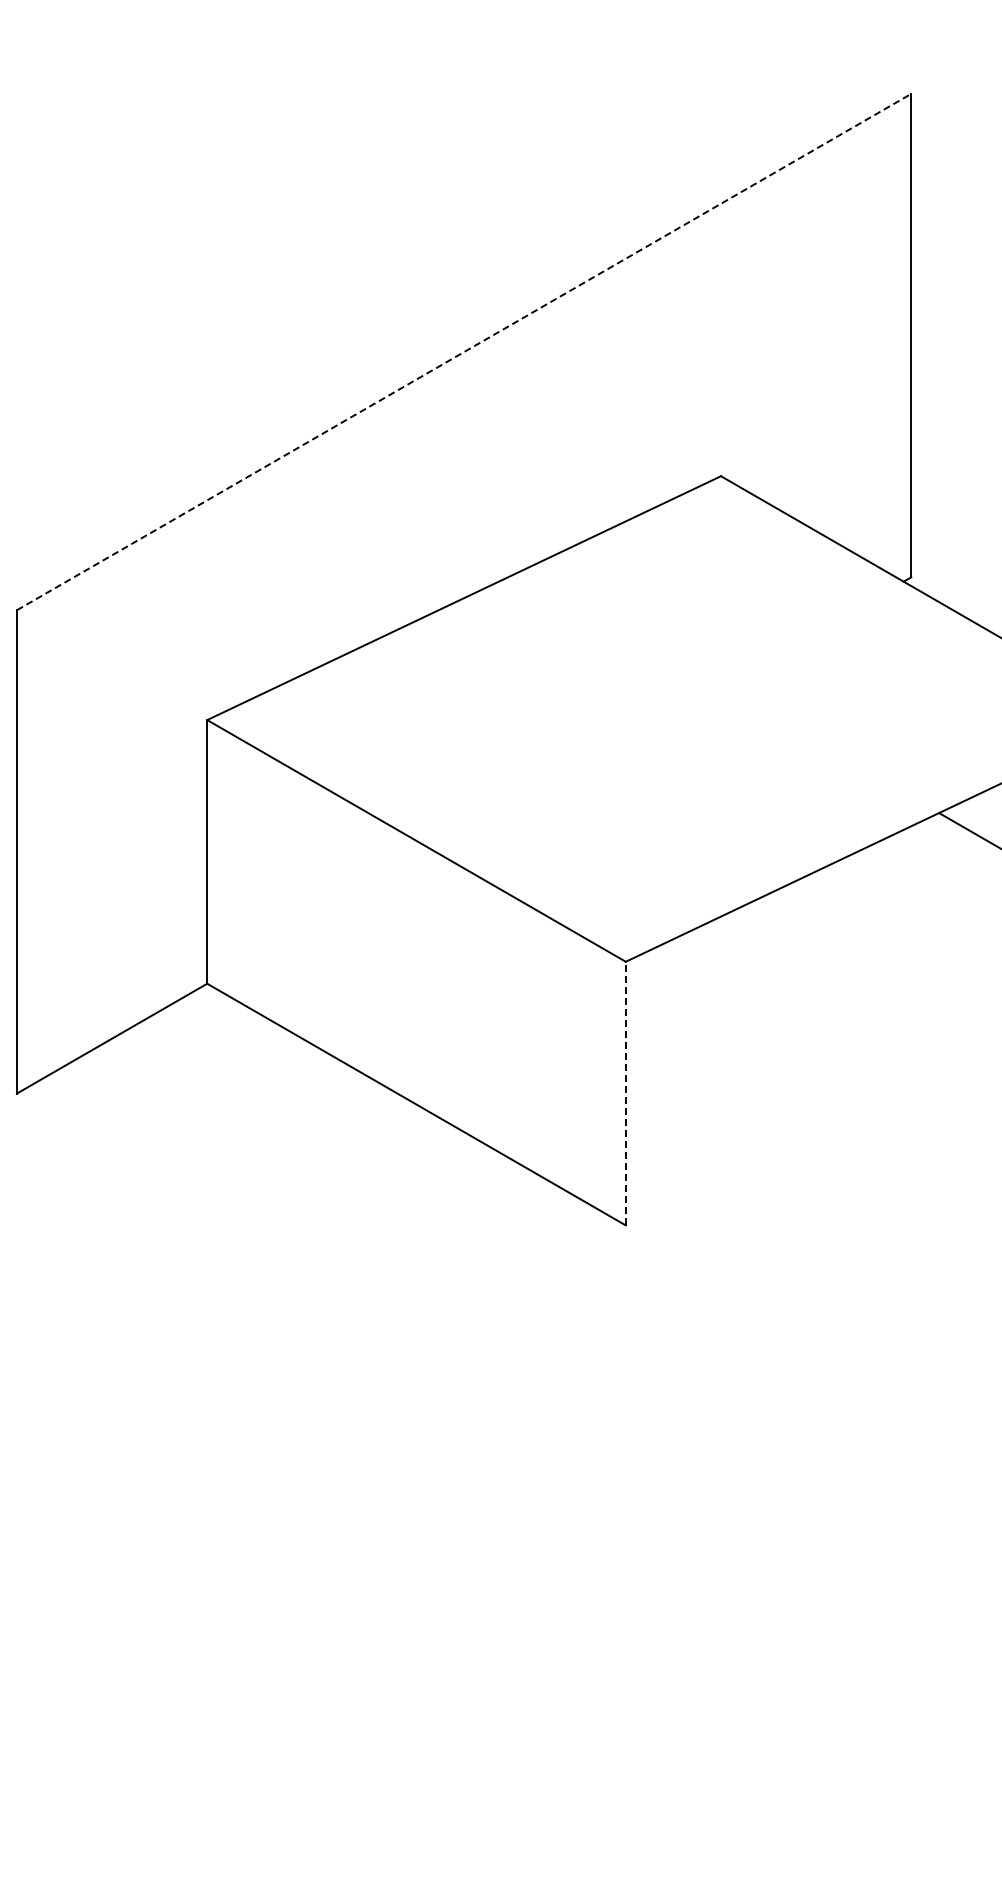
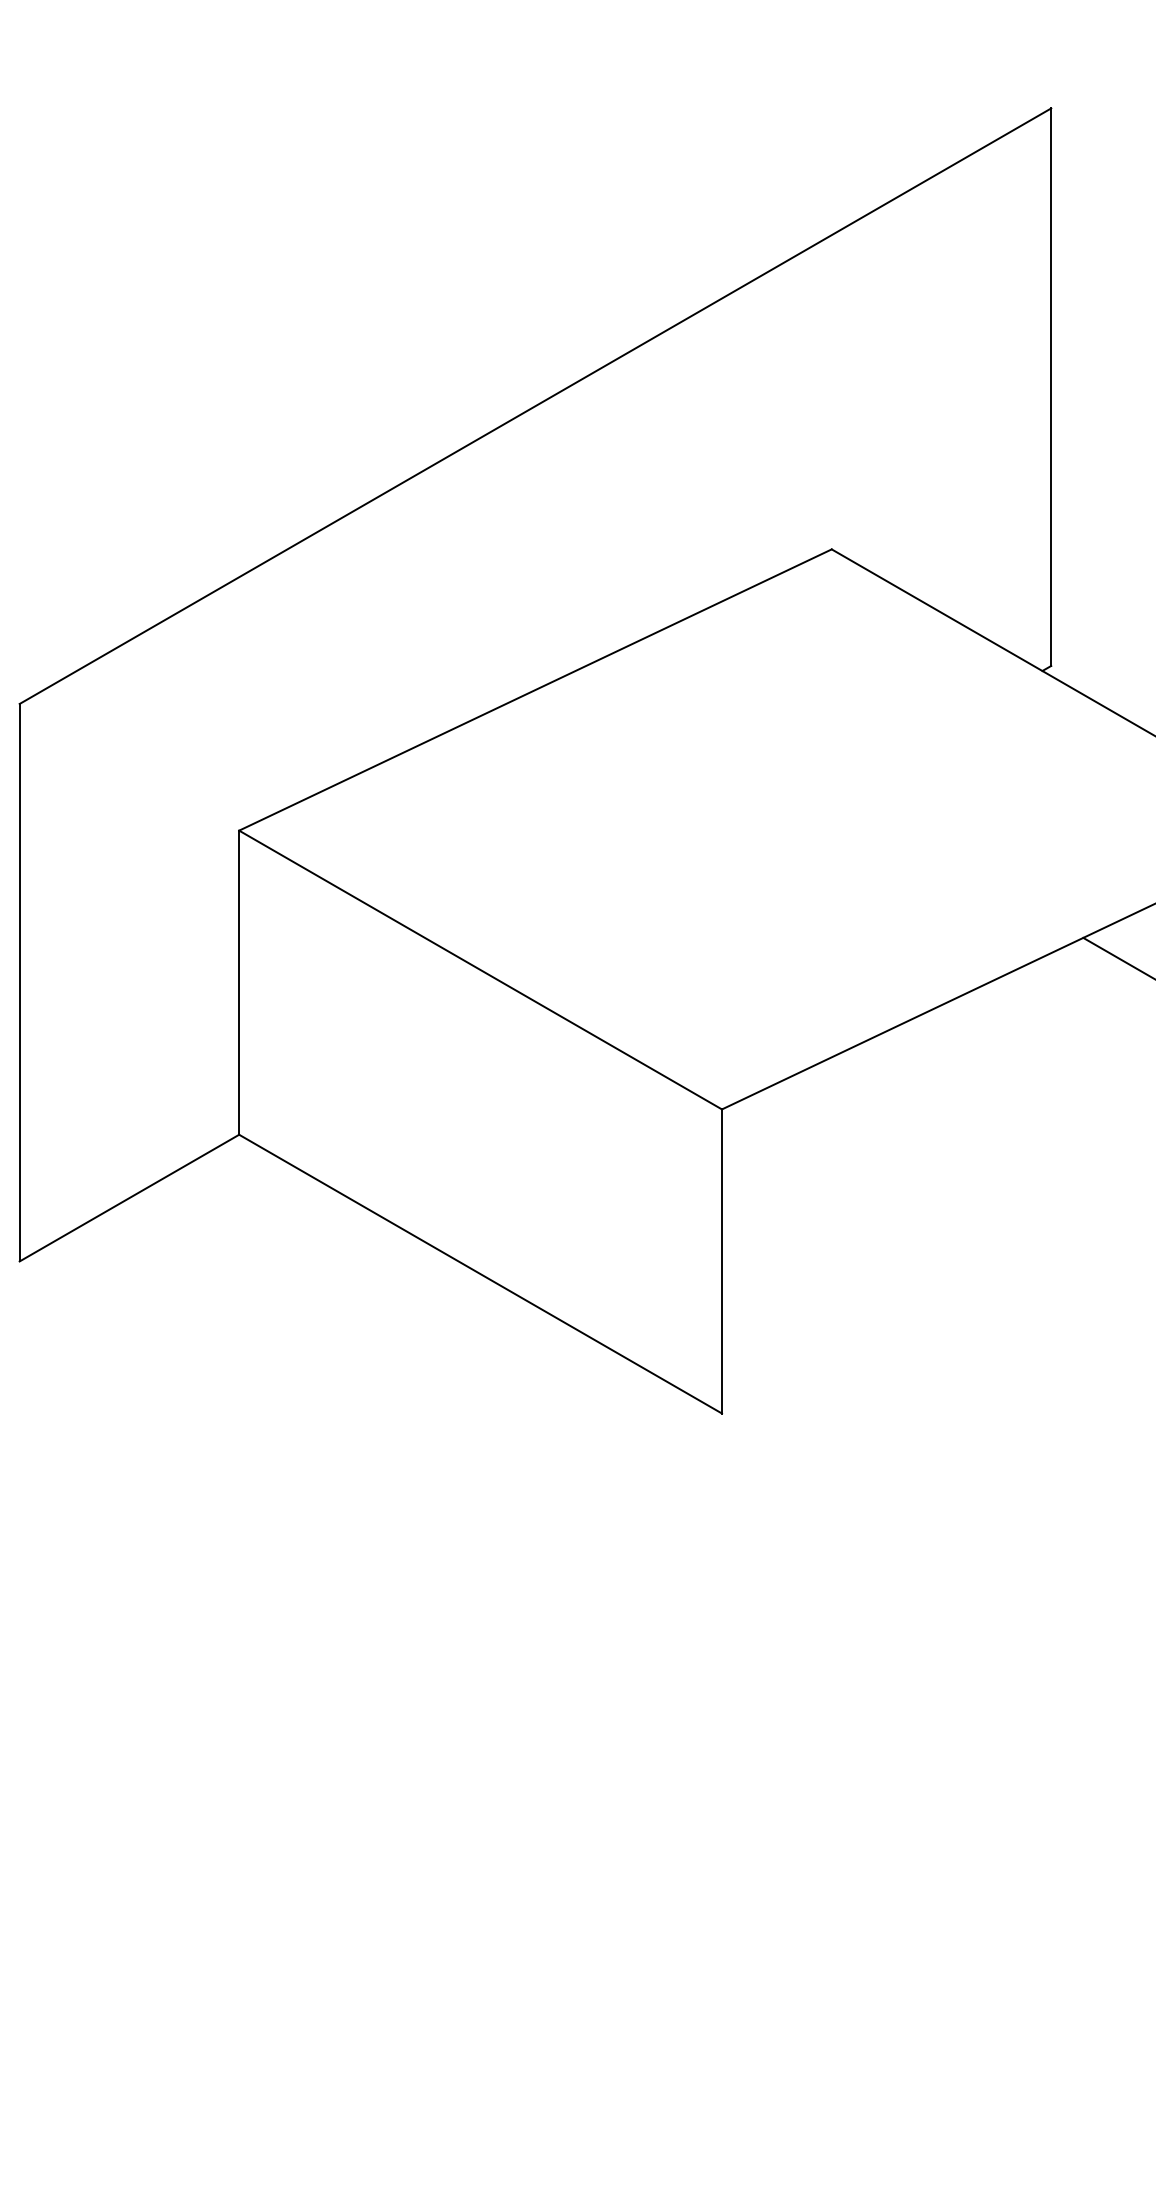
line: (464, 351) -> (535, 405), dashed -> solid
line: (625, 1093) -> (721, 1261), dashed -> solid

